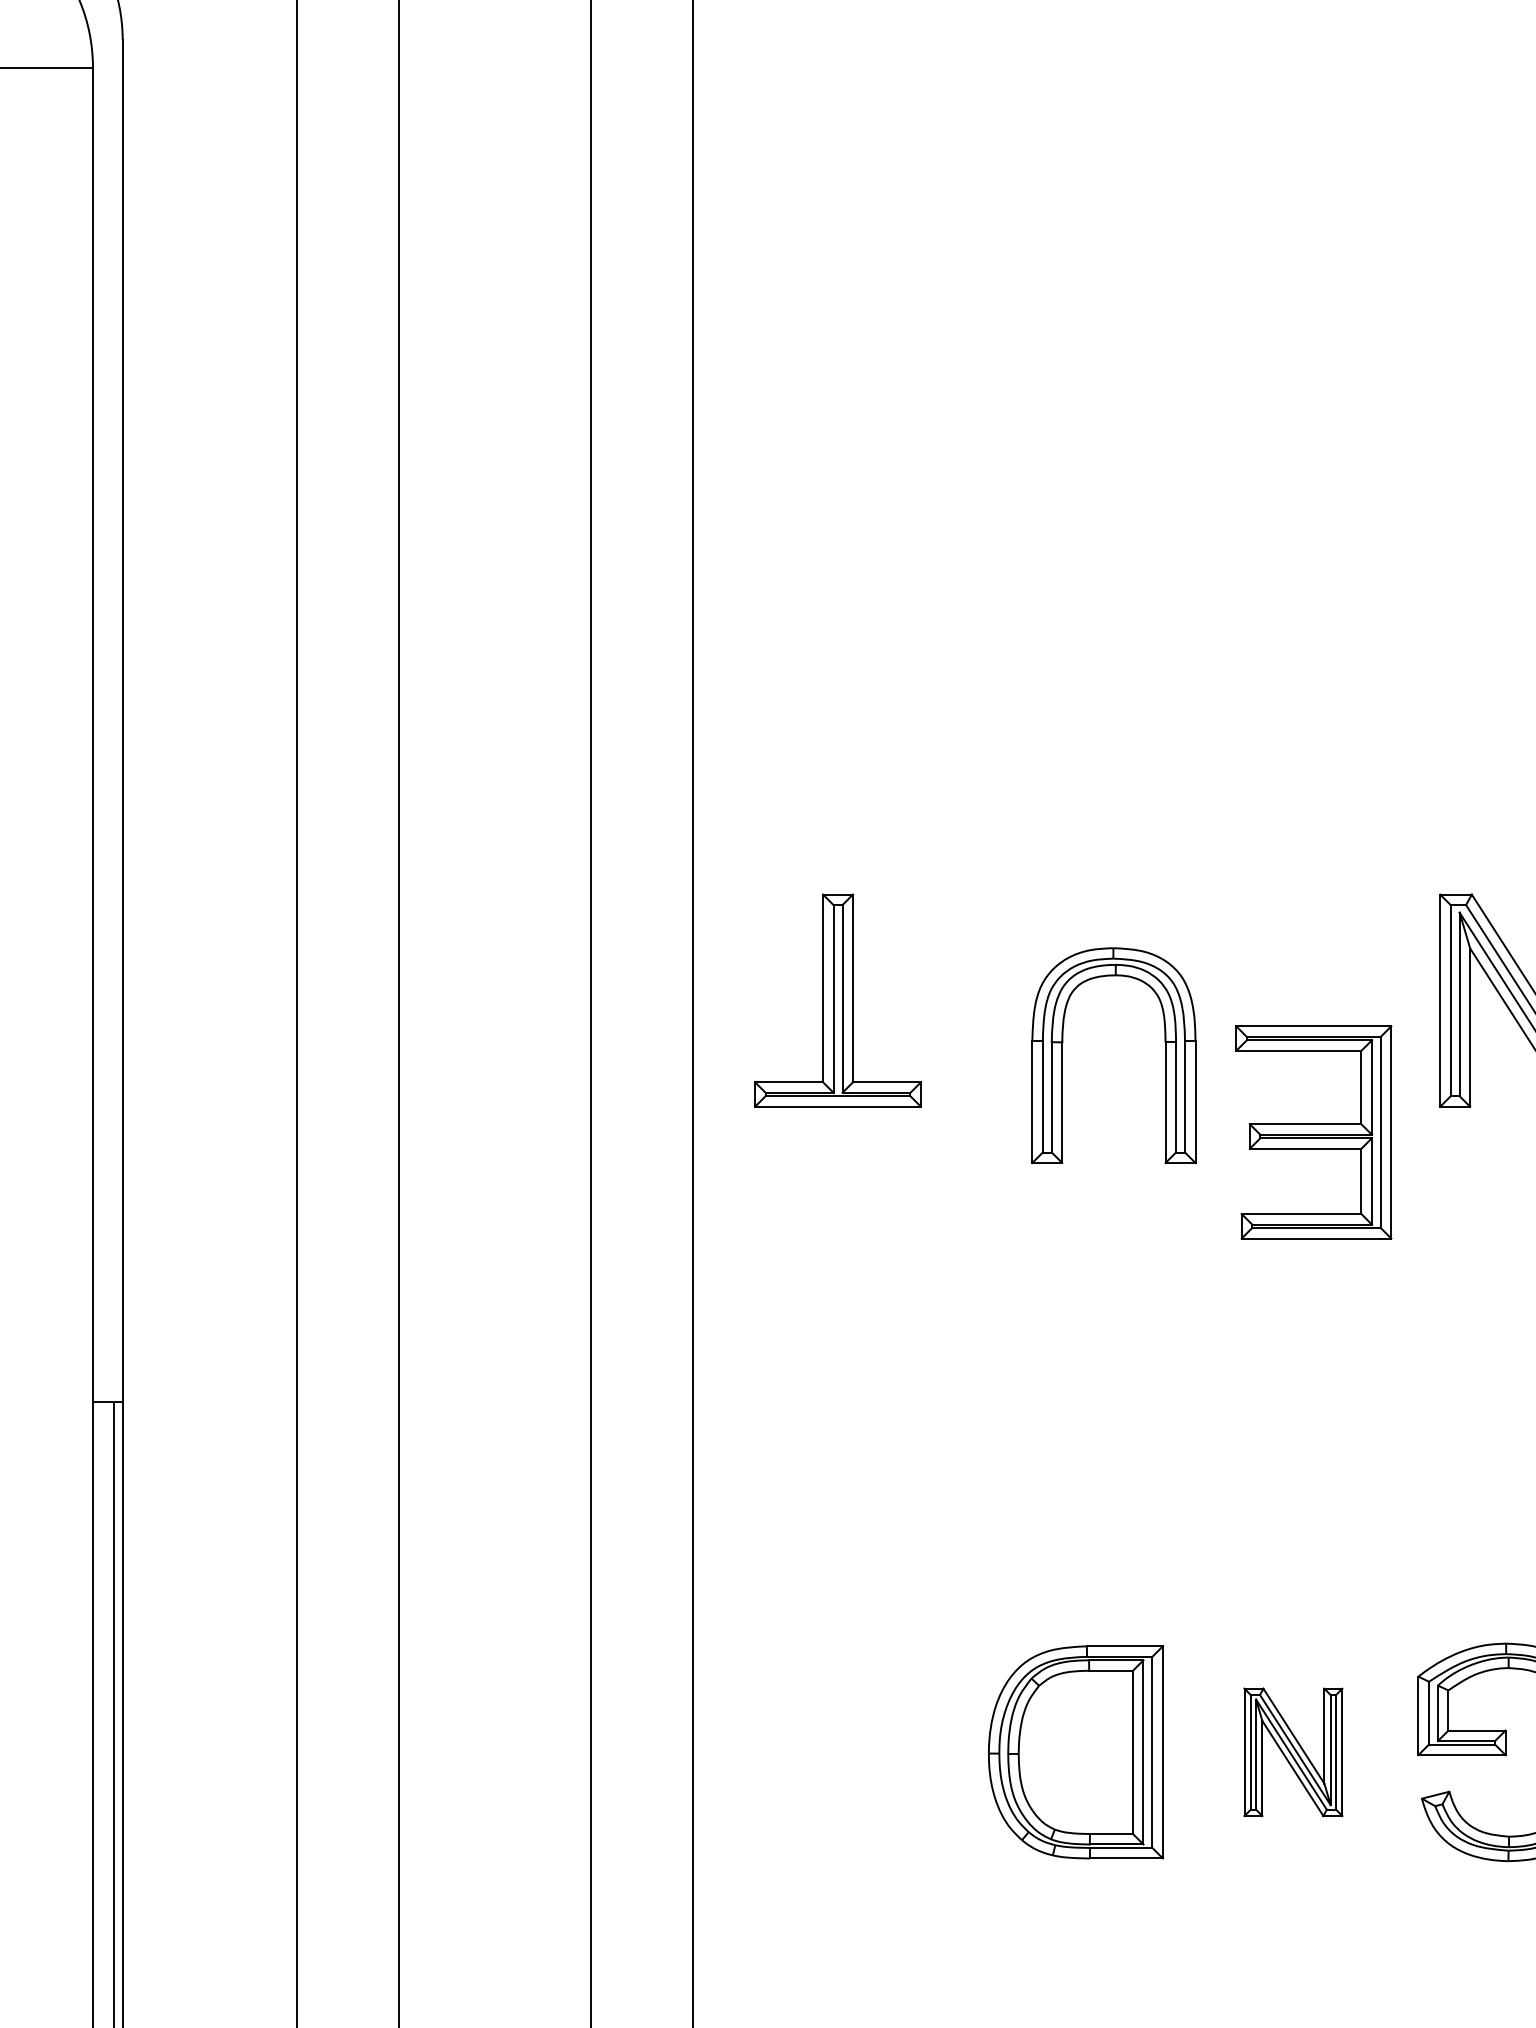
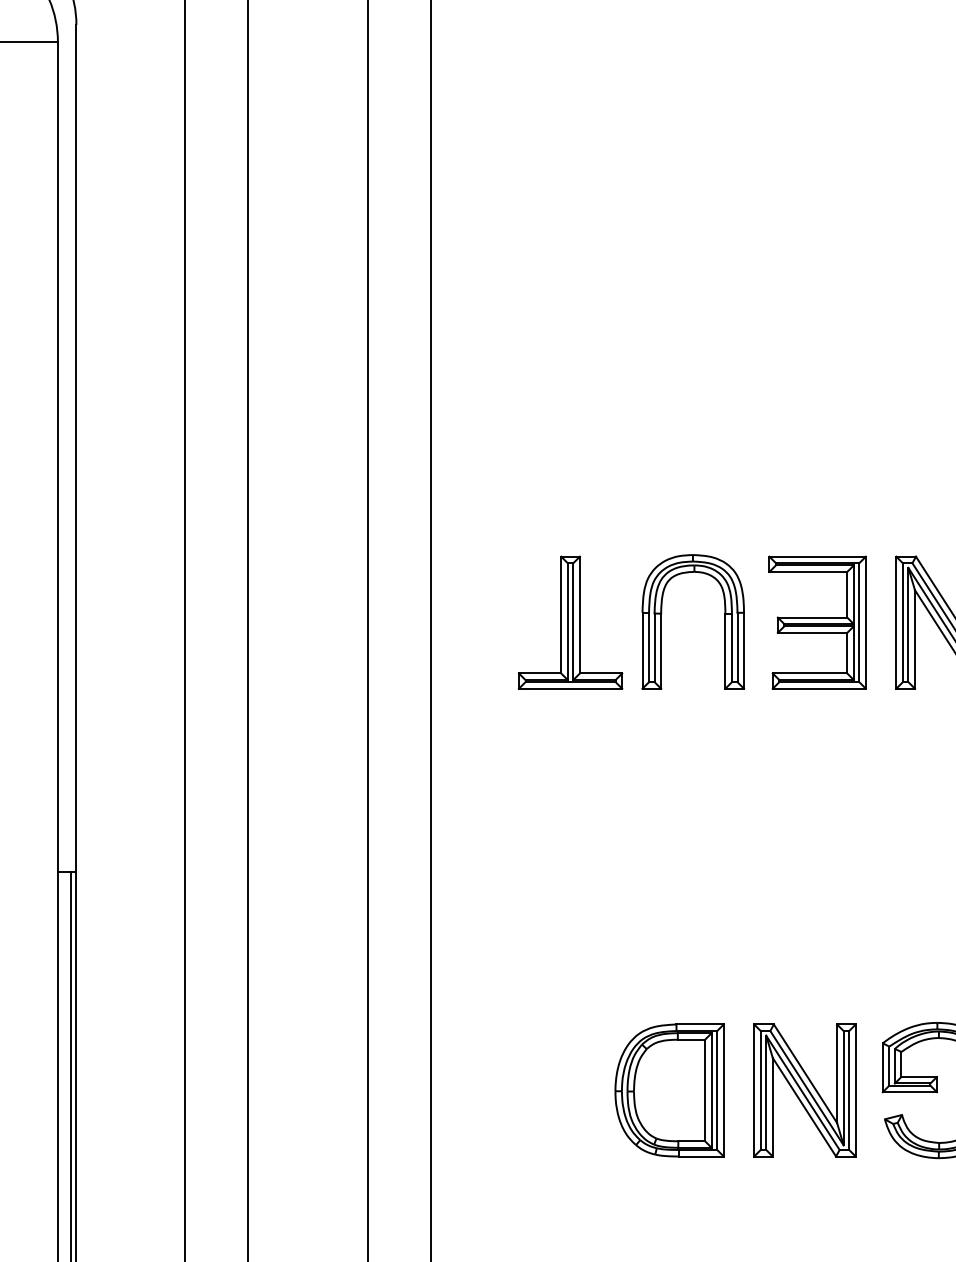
part: (837, 1000) -> (570, 622), moved
part: (1164, 1054) -> (724, 621), moved
part: (1313, 1132) -> (817, 622), moved
part: (1292, 1752) -> (804, 1090), size x1.67

